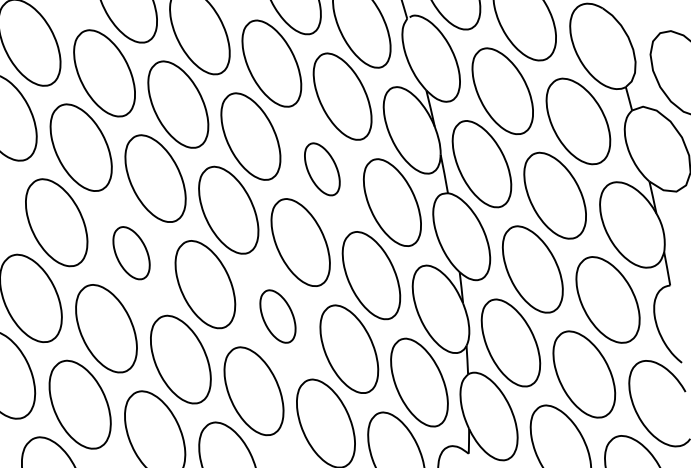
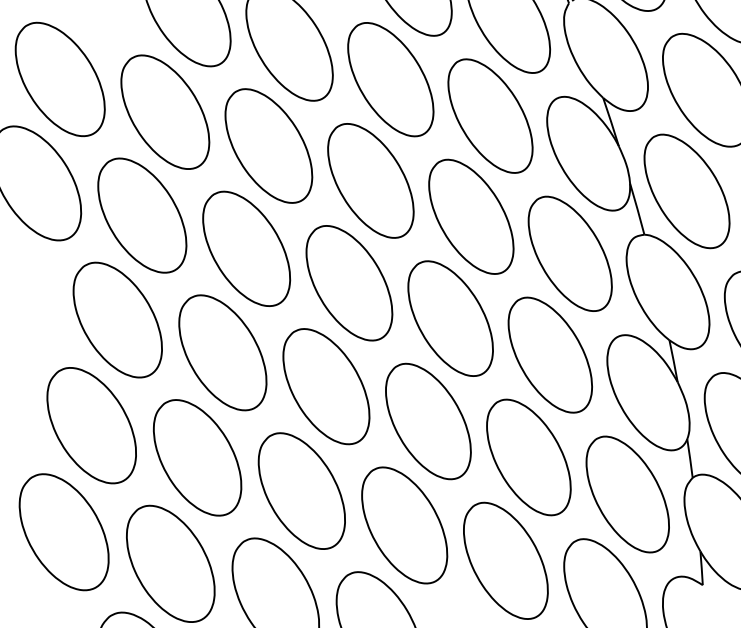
part: (322, 169) -> (471, 217), size x1.67
part: (131, 252) -> (222, 351), size x1.67
part: (277, 316) -> (427, 421), size x1.67

